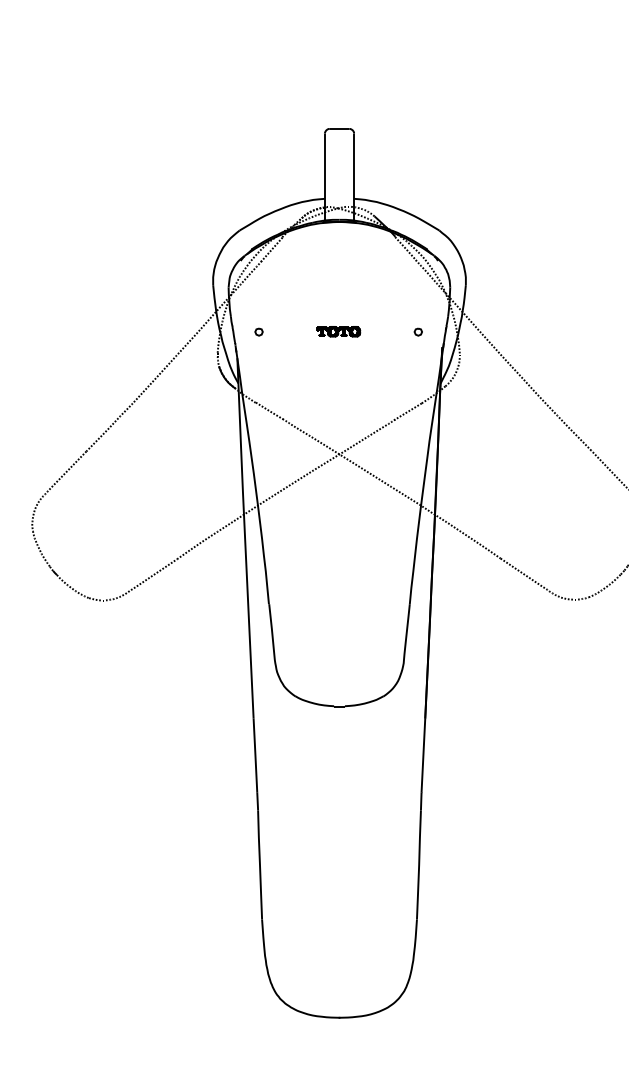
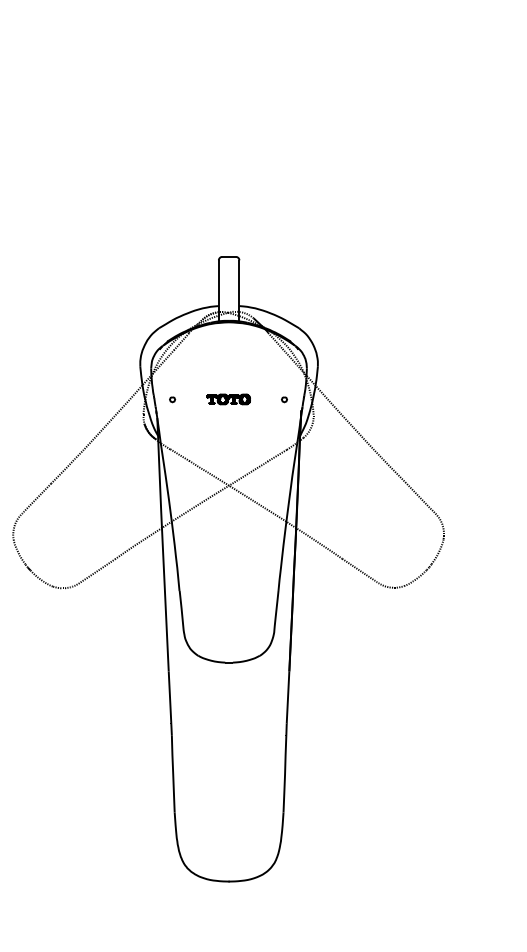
part: (338, 331) -> (228, 399), size x1.43

